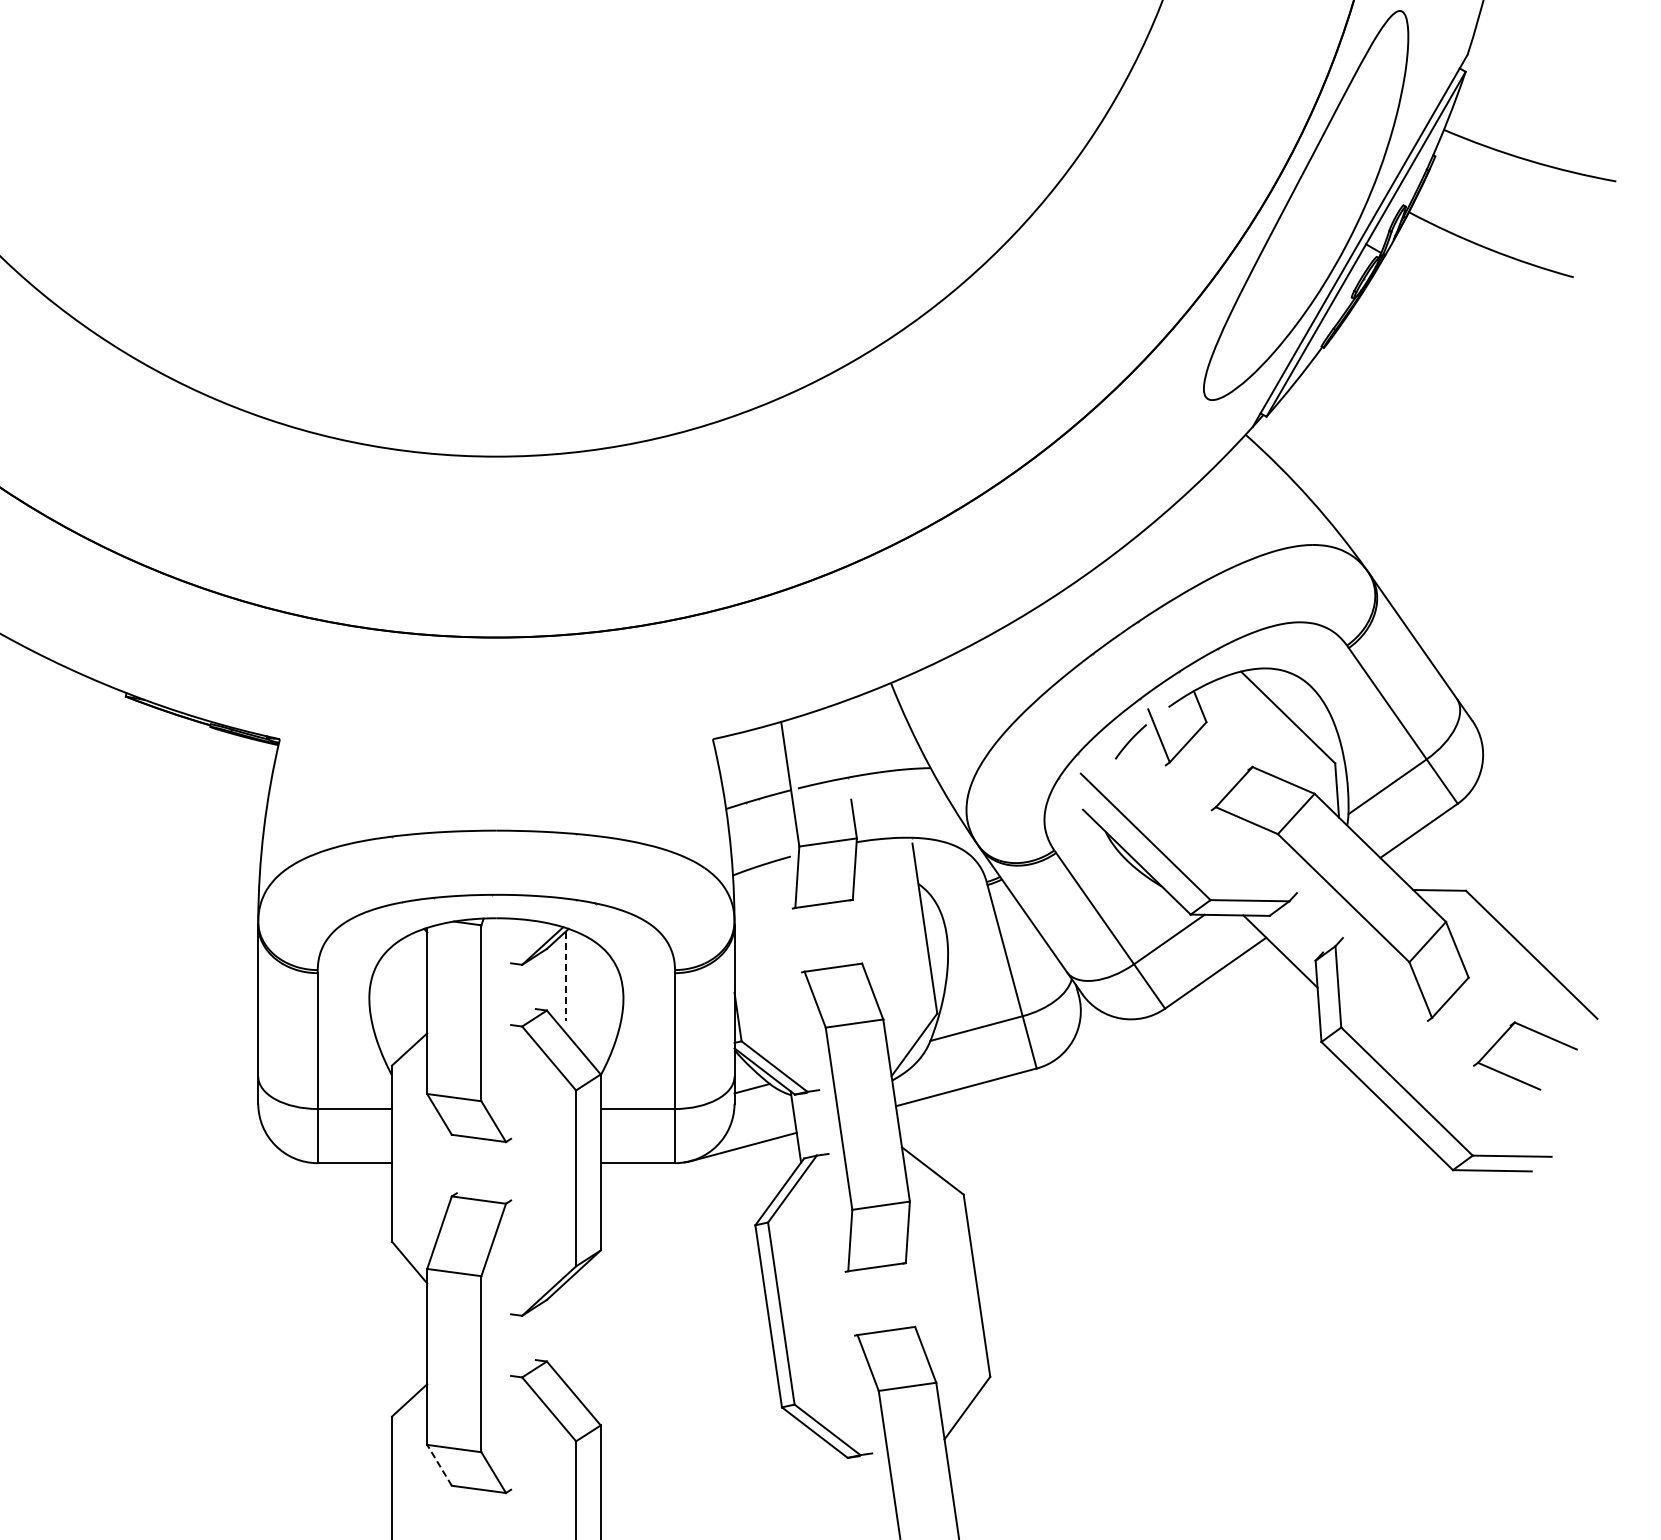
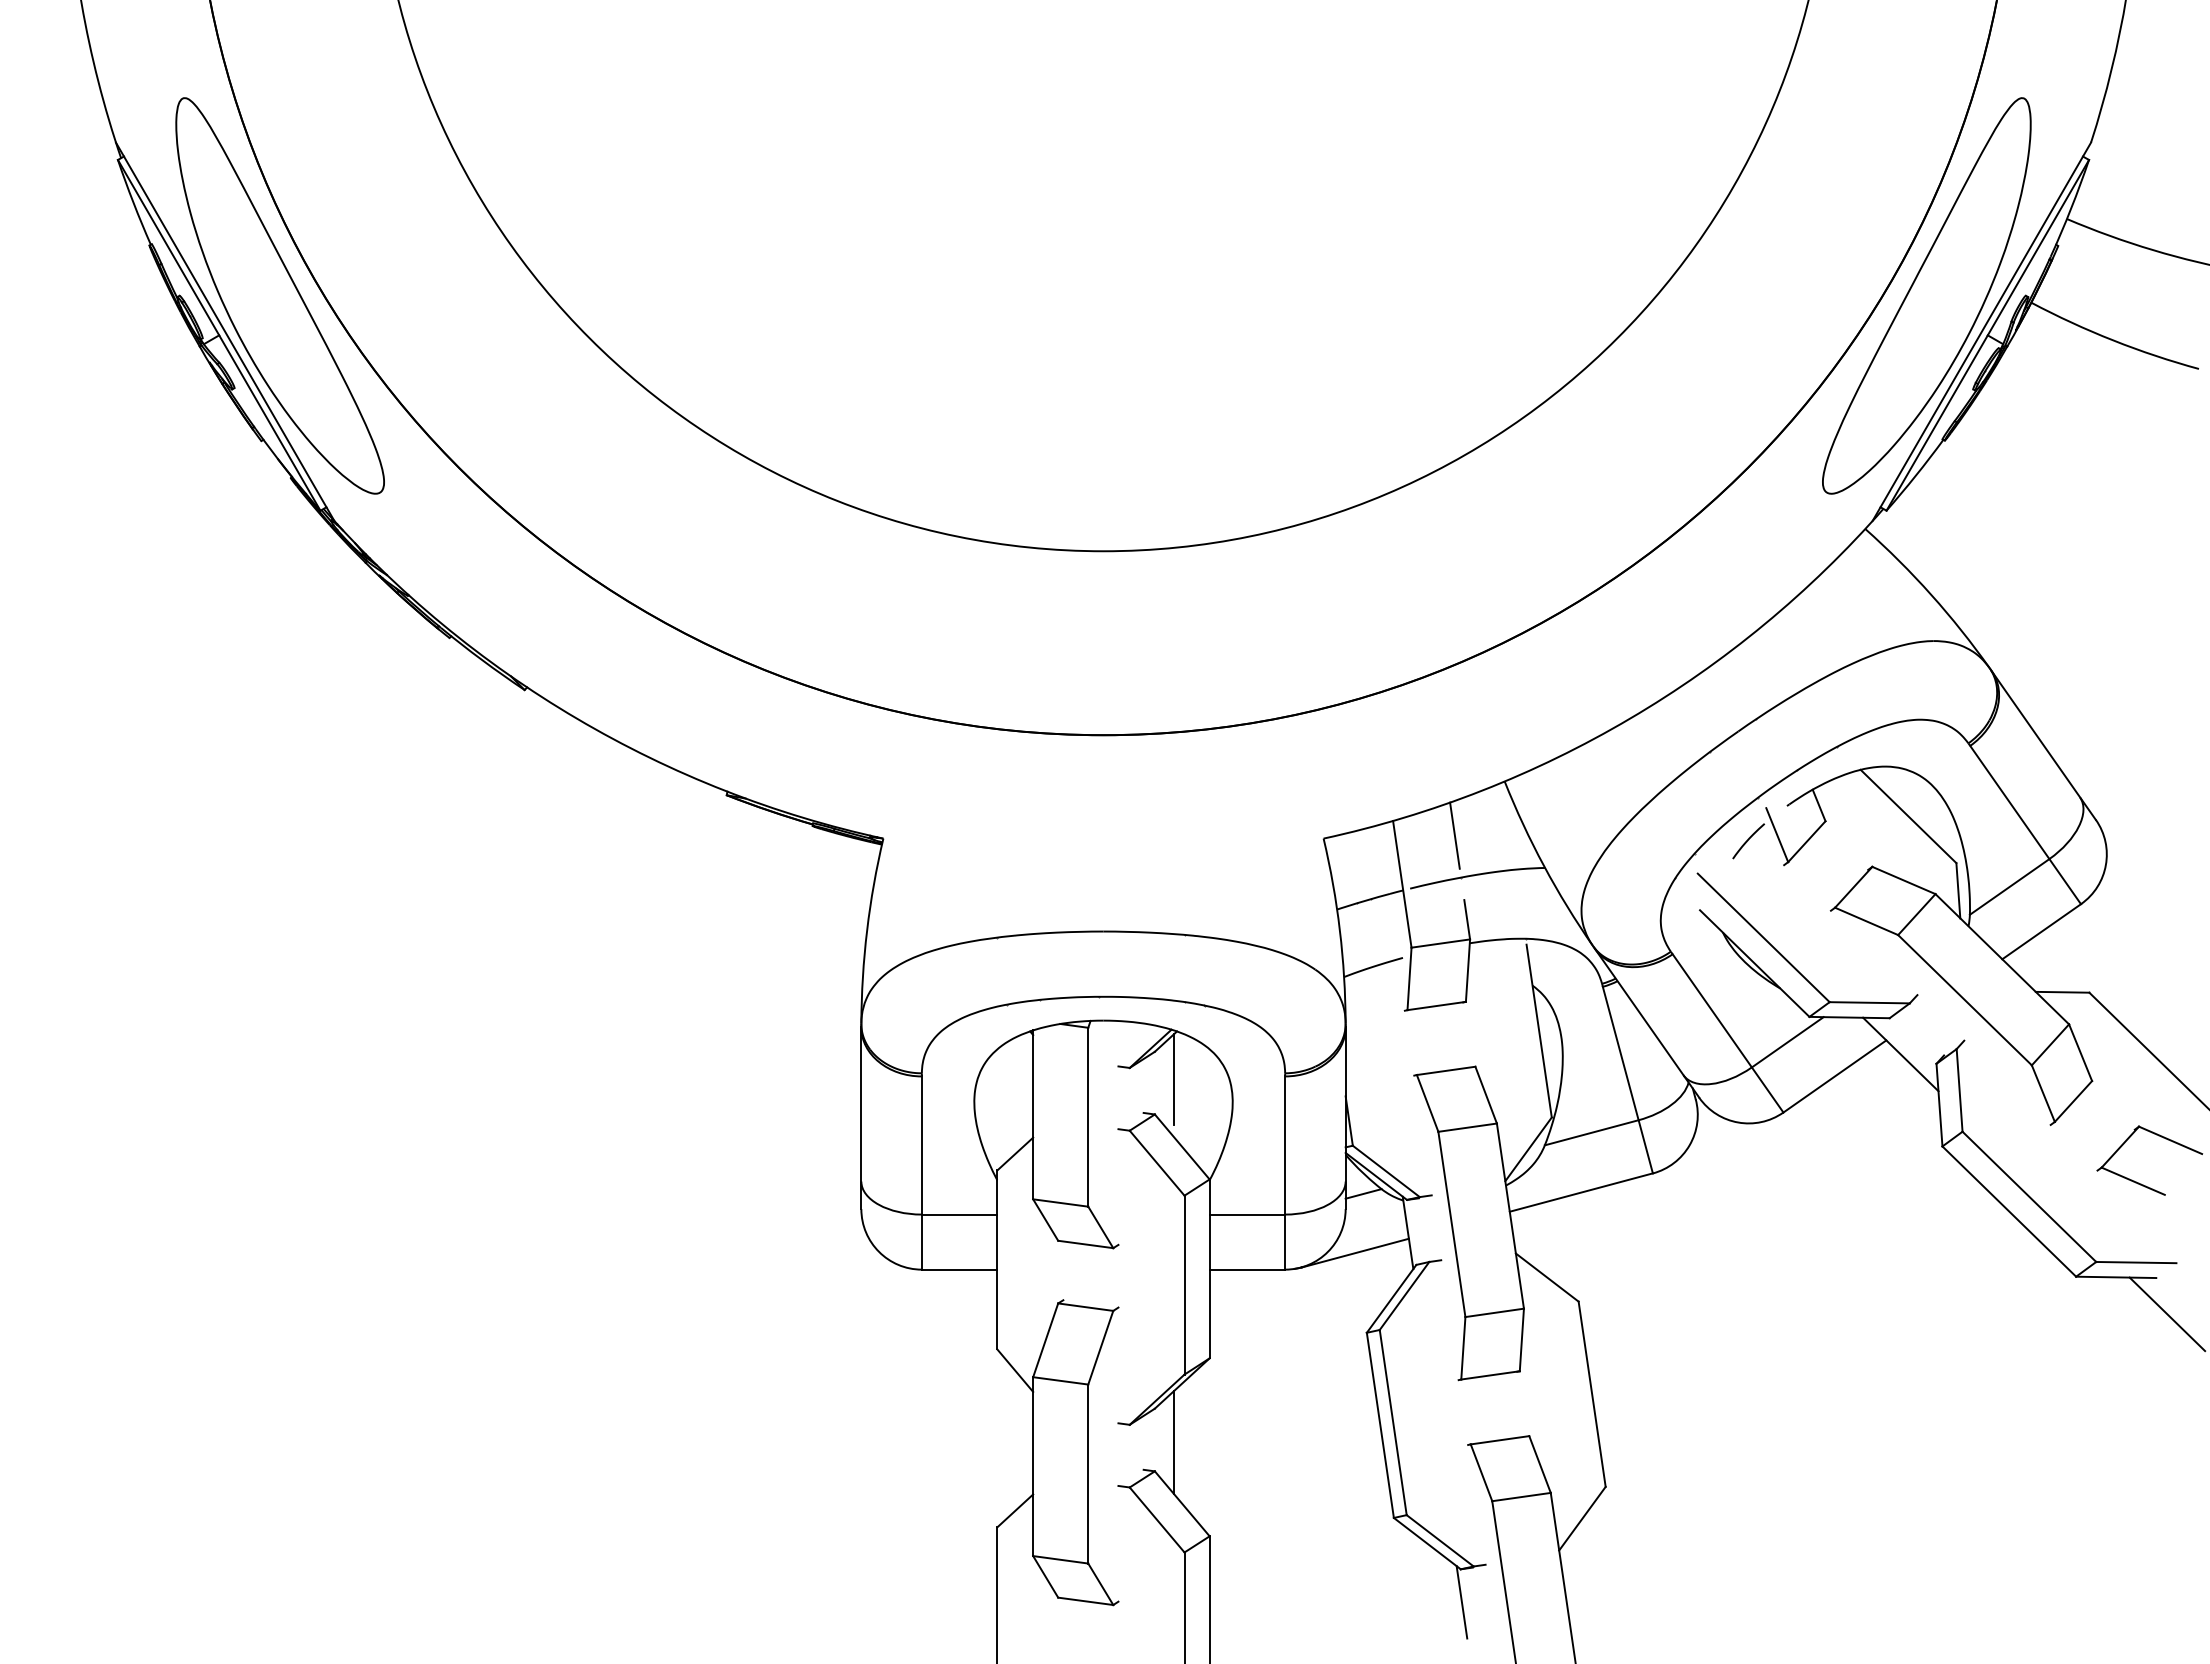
line: (841, 736) -> (1454, 835), added
line: (565, 977) -> (1173, 1080), dashed -> solid
line: (1542, 1207) -> (2167, 1314), added
line: (565, 1333) -> (1173, 1442), added
line: (439, 1464) -> (1045, 1576), dashed -> solid
line: (848, 1490) -> (1461, 1602), added

